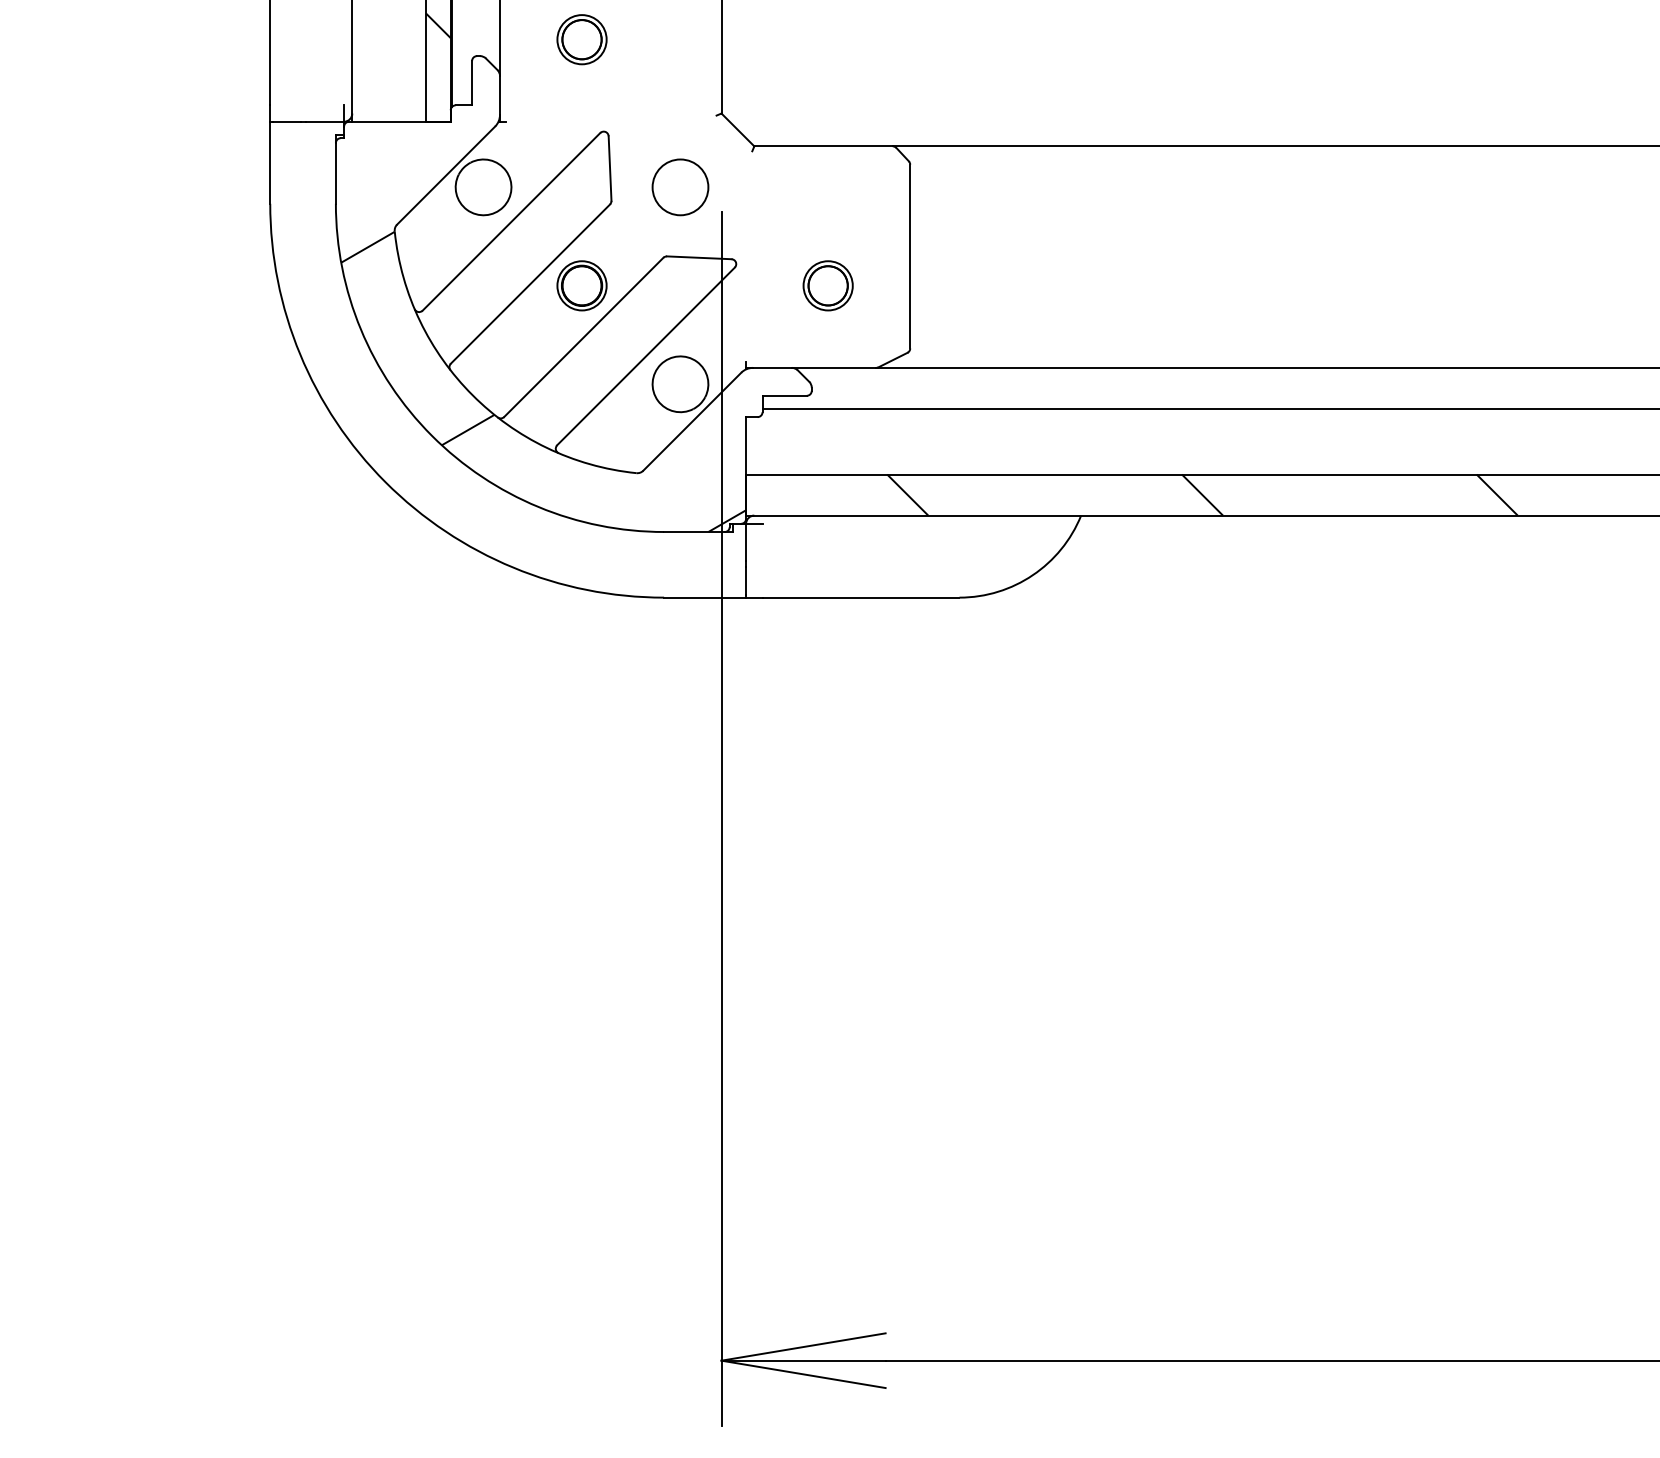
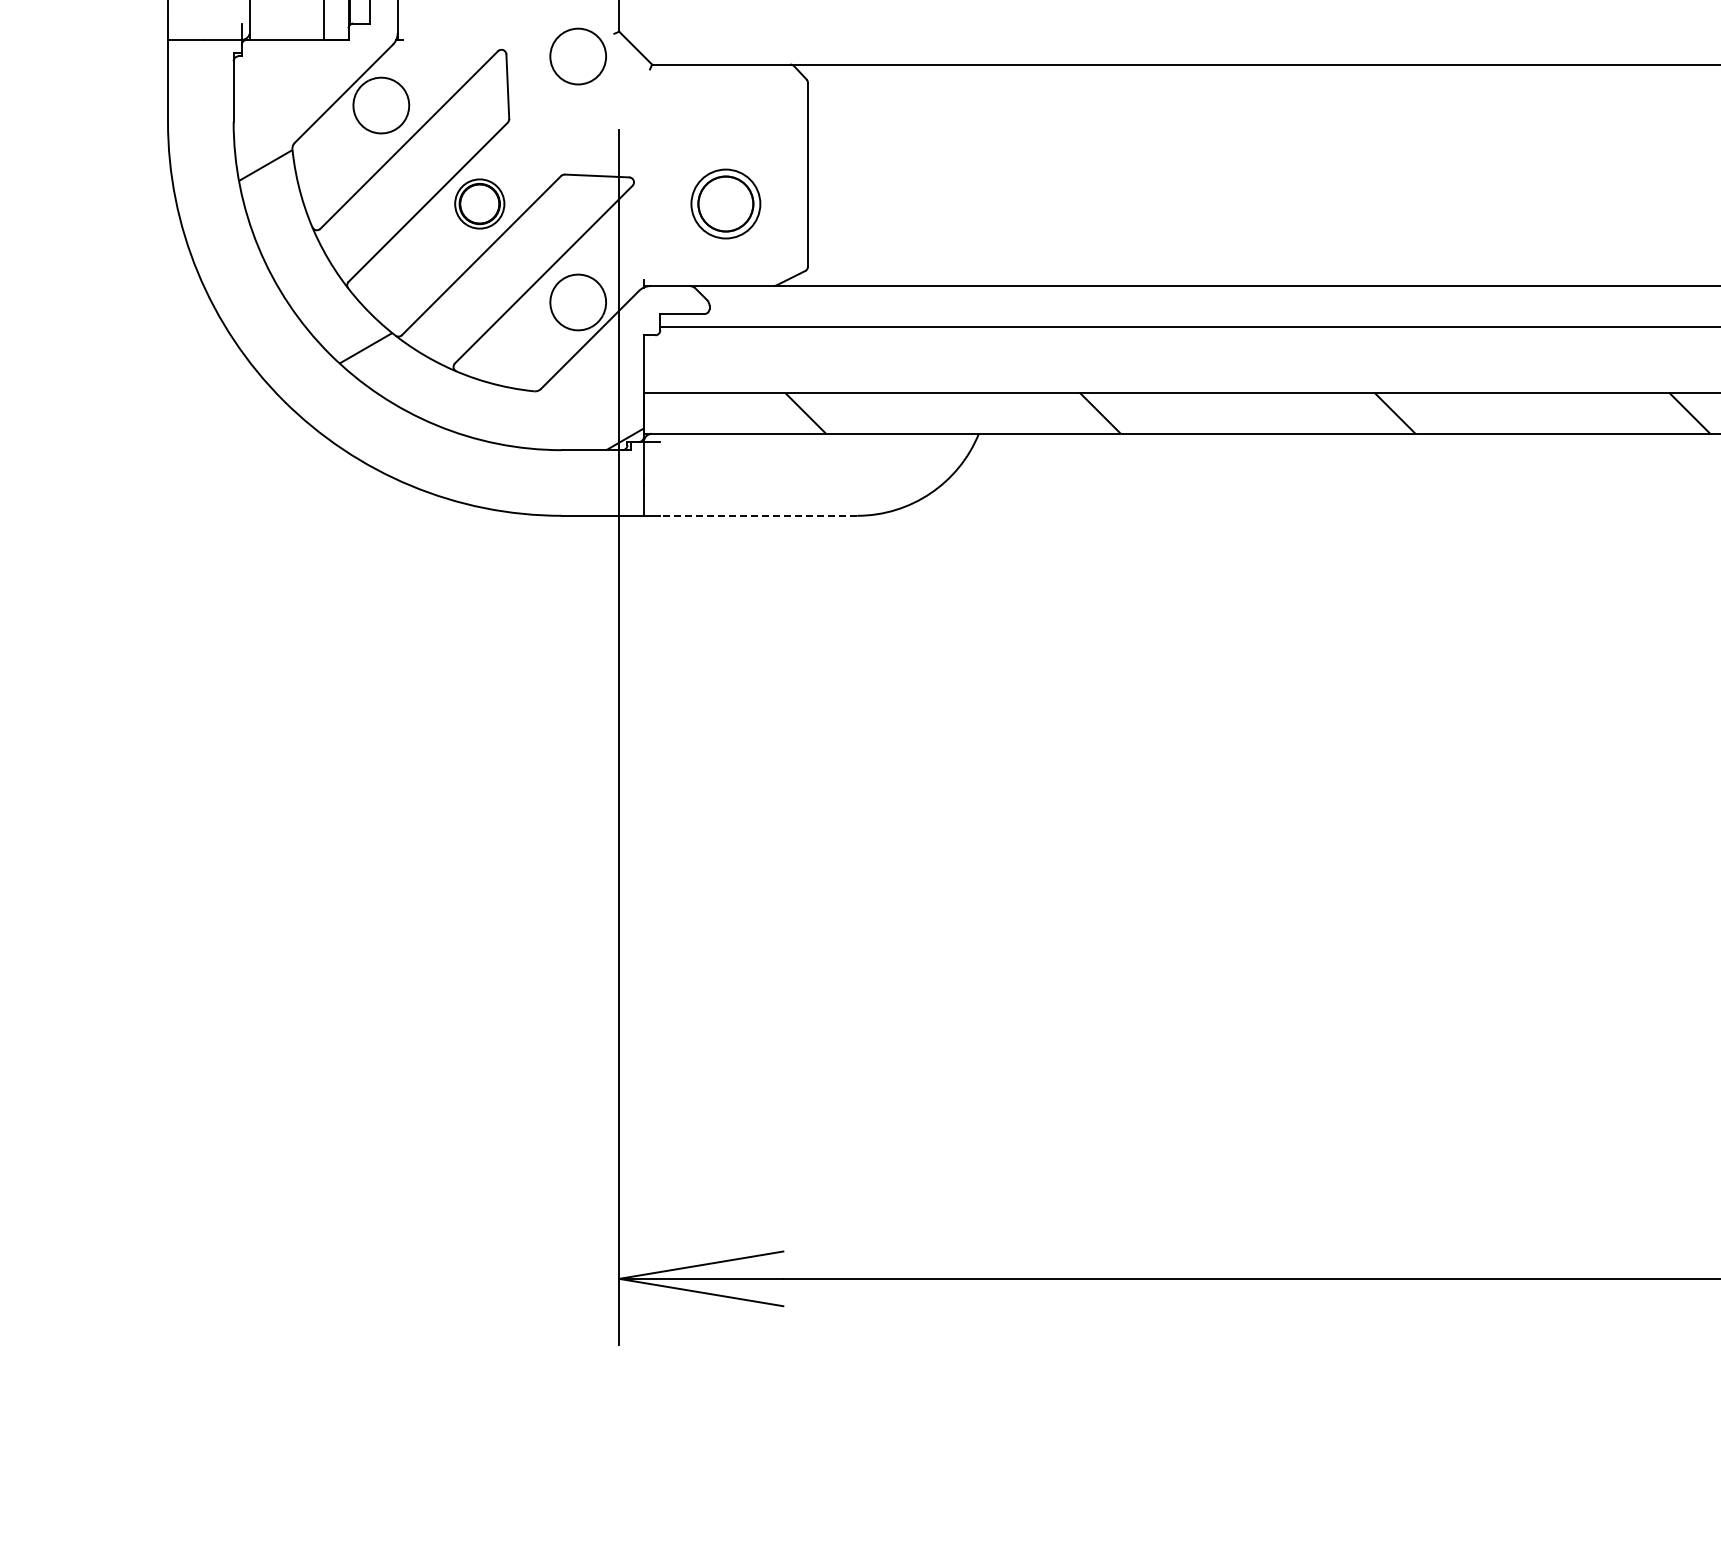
circle: (679, 187) -> (577, 56), moved
part: (827, 285) -> (725, 203), size x1.4
line: (860, 597) -> (758, 515), solid -> dashed

